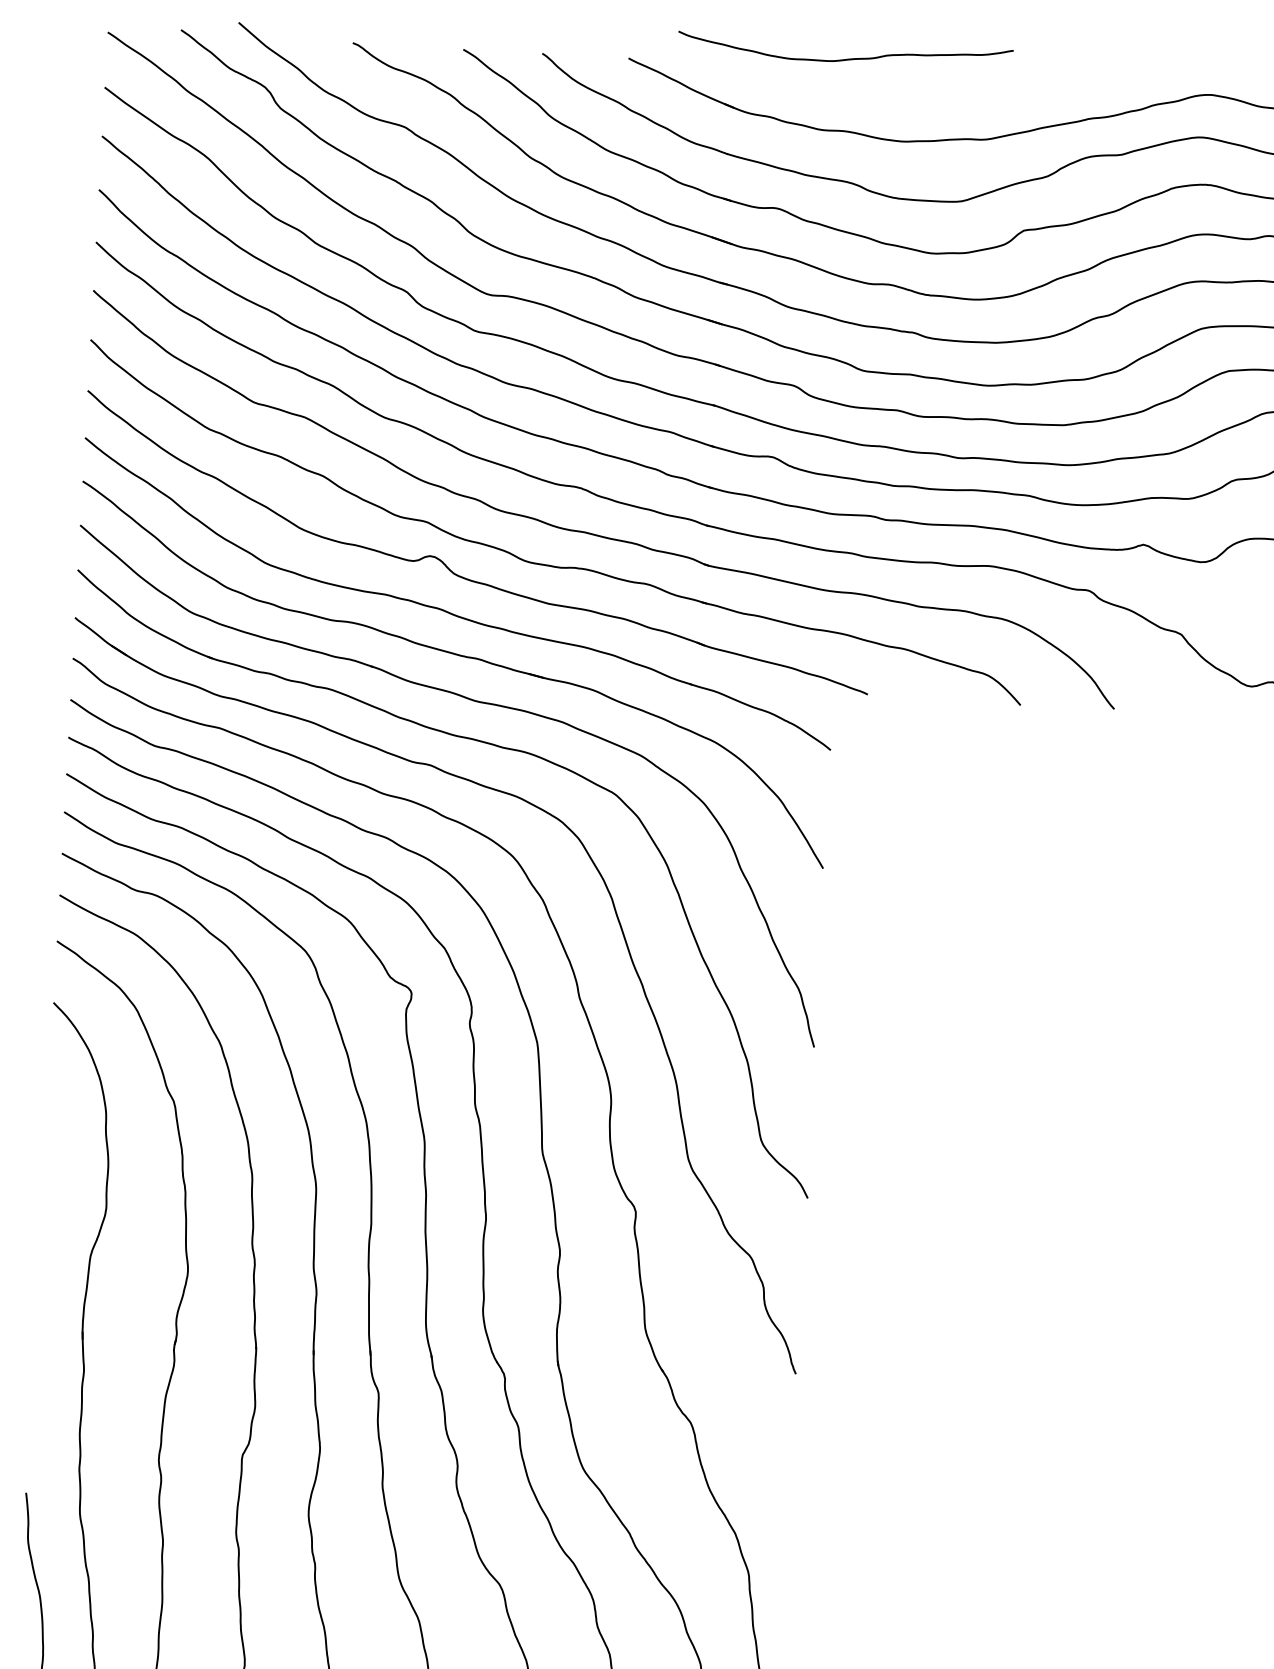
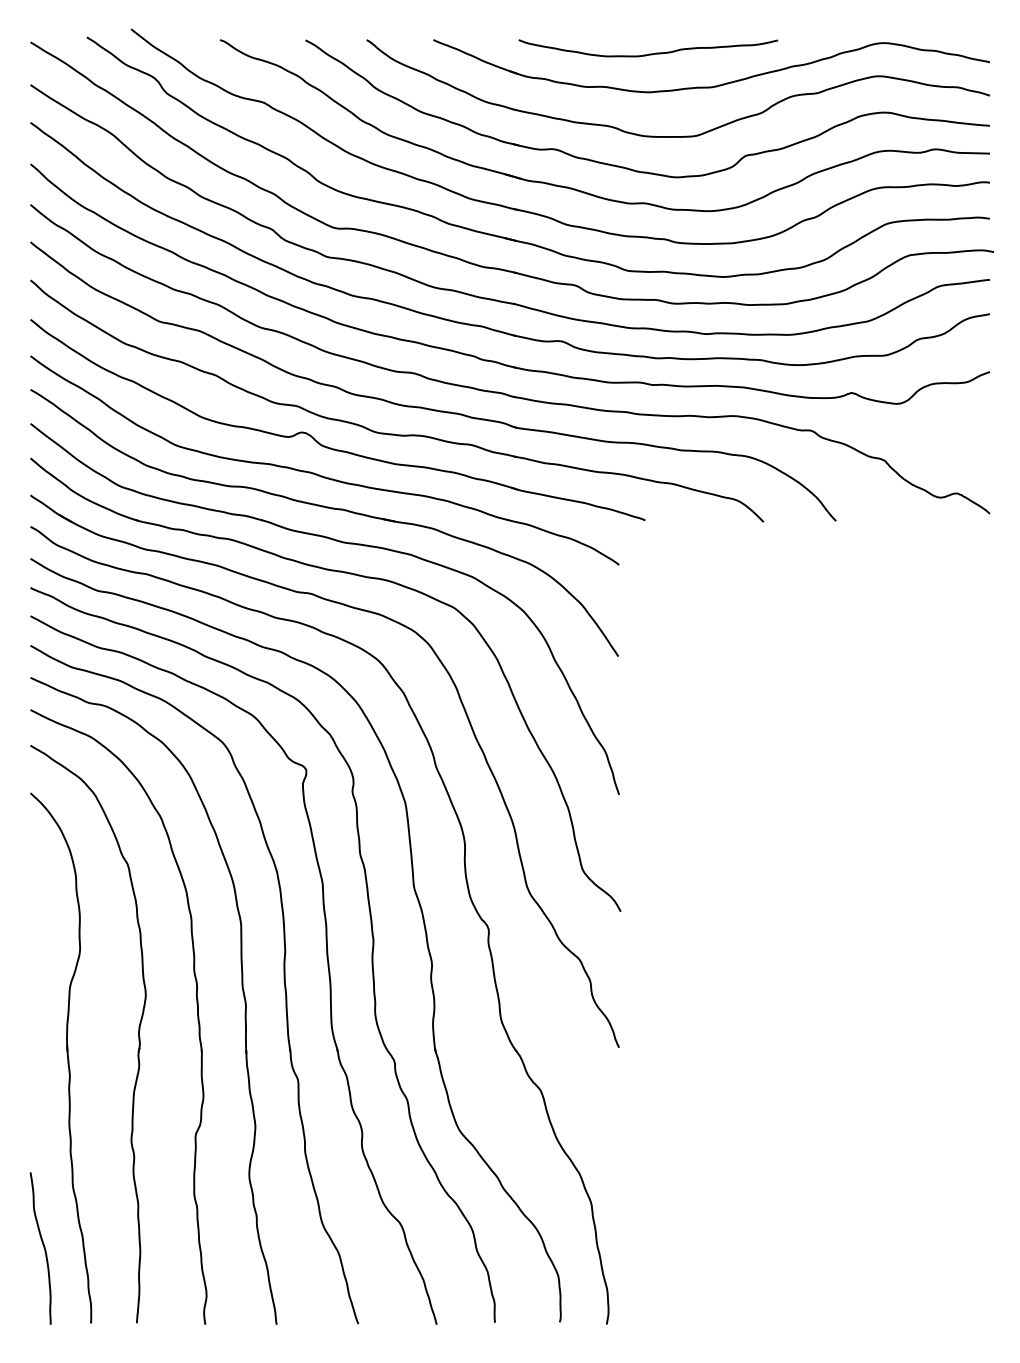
curve: (846, 58) -> (649, 53), moved

